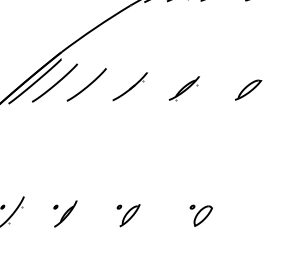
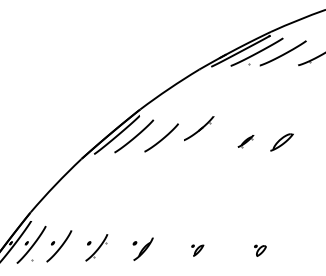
part: (130, 86) -> (199, 128), moved
part: (184, 89) -> (245, 141), size x0.6
part: (247, 90) -> (281, 142), moved
part: (128, 215) -> (197, 250), size x0.6
part: (201, 215) -> (260, 250), size x0.6

